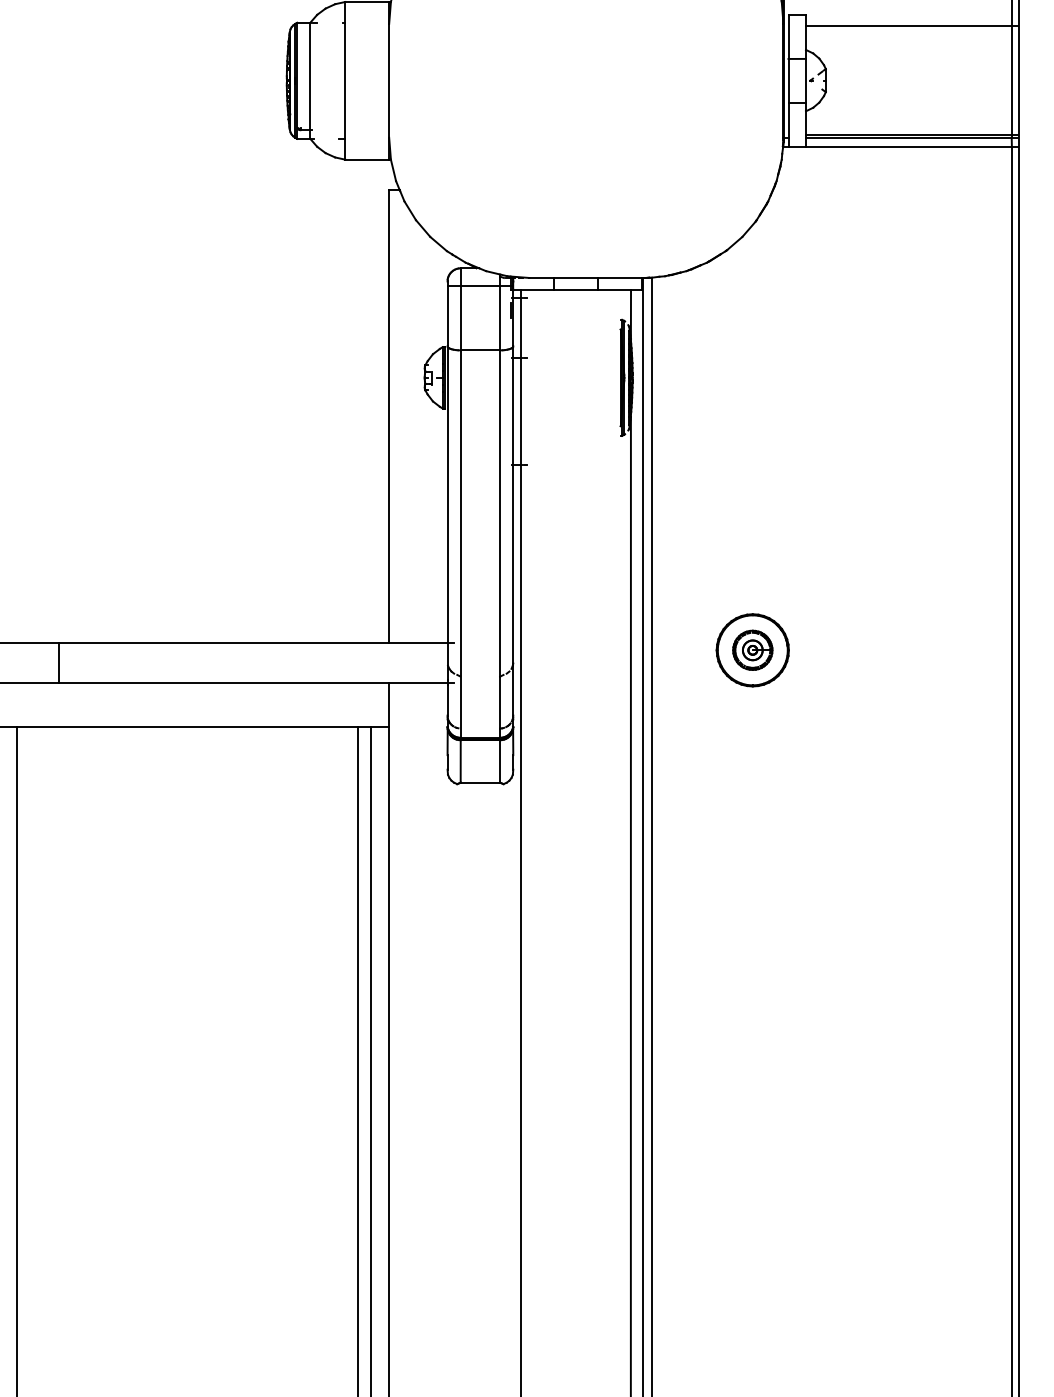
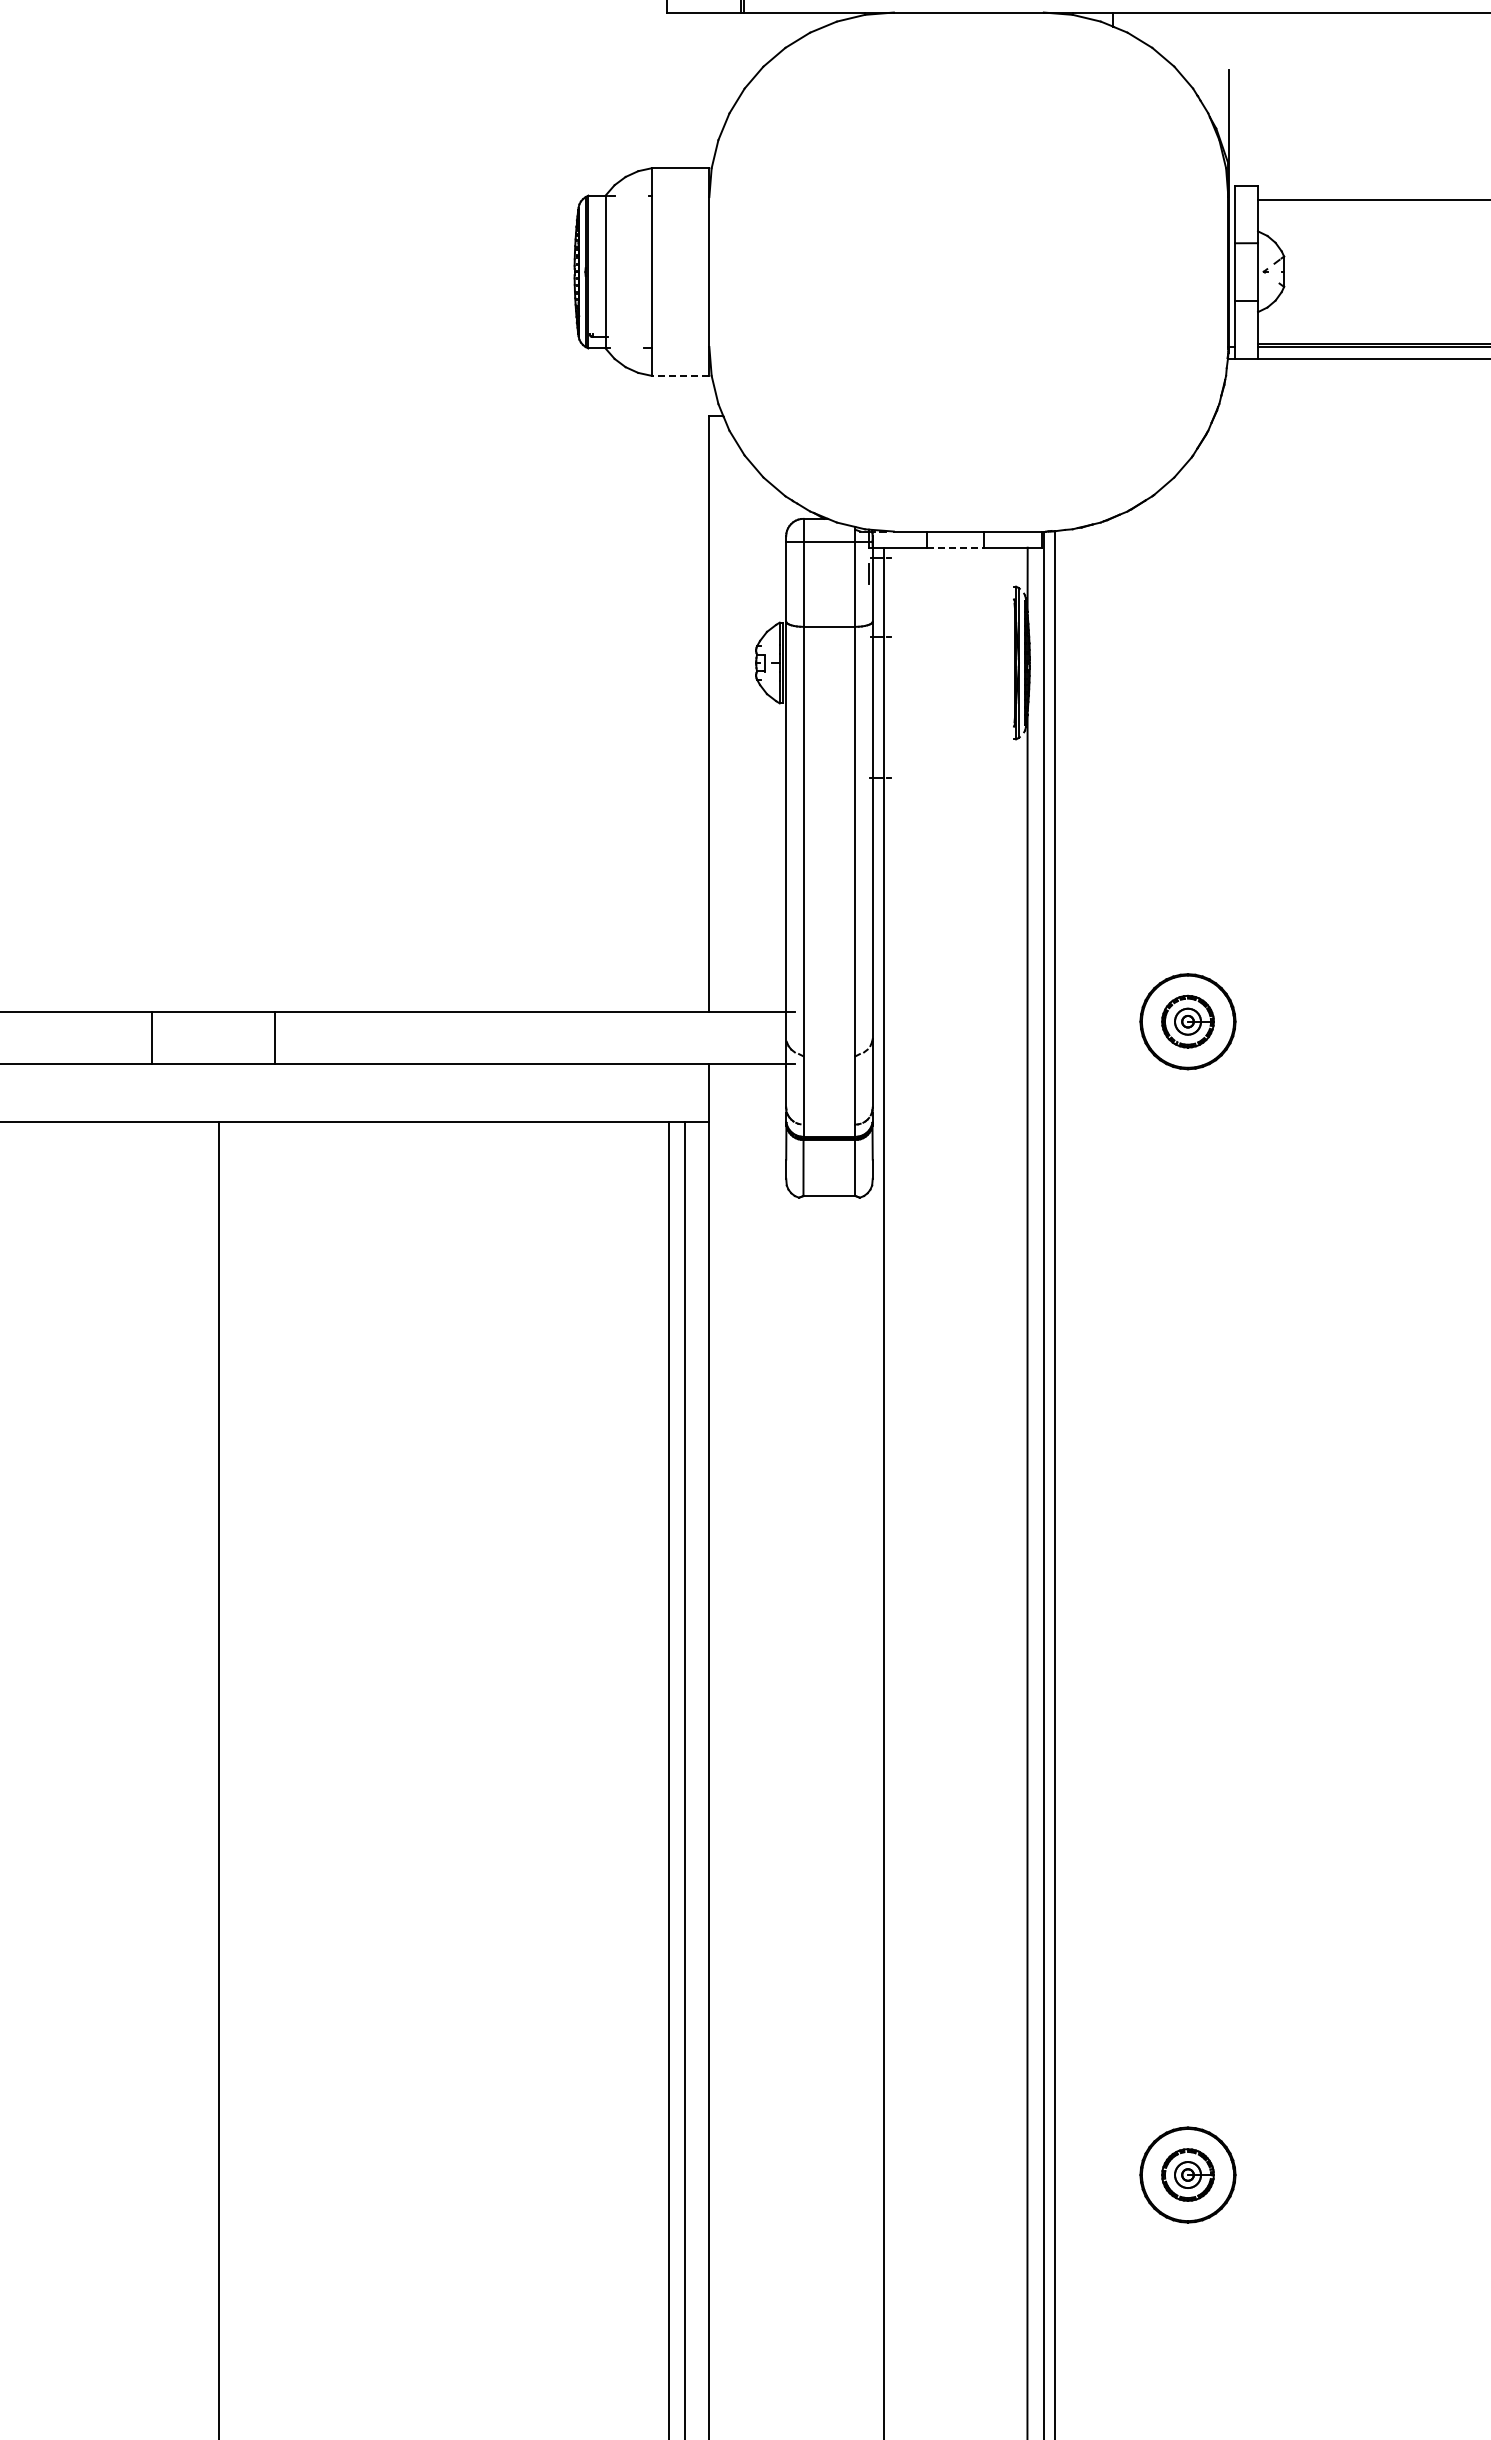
line: (367, 159) -> (680, 375), solid -> dashed
line: (576, 290) -> (955, 547), solid -> dashed

